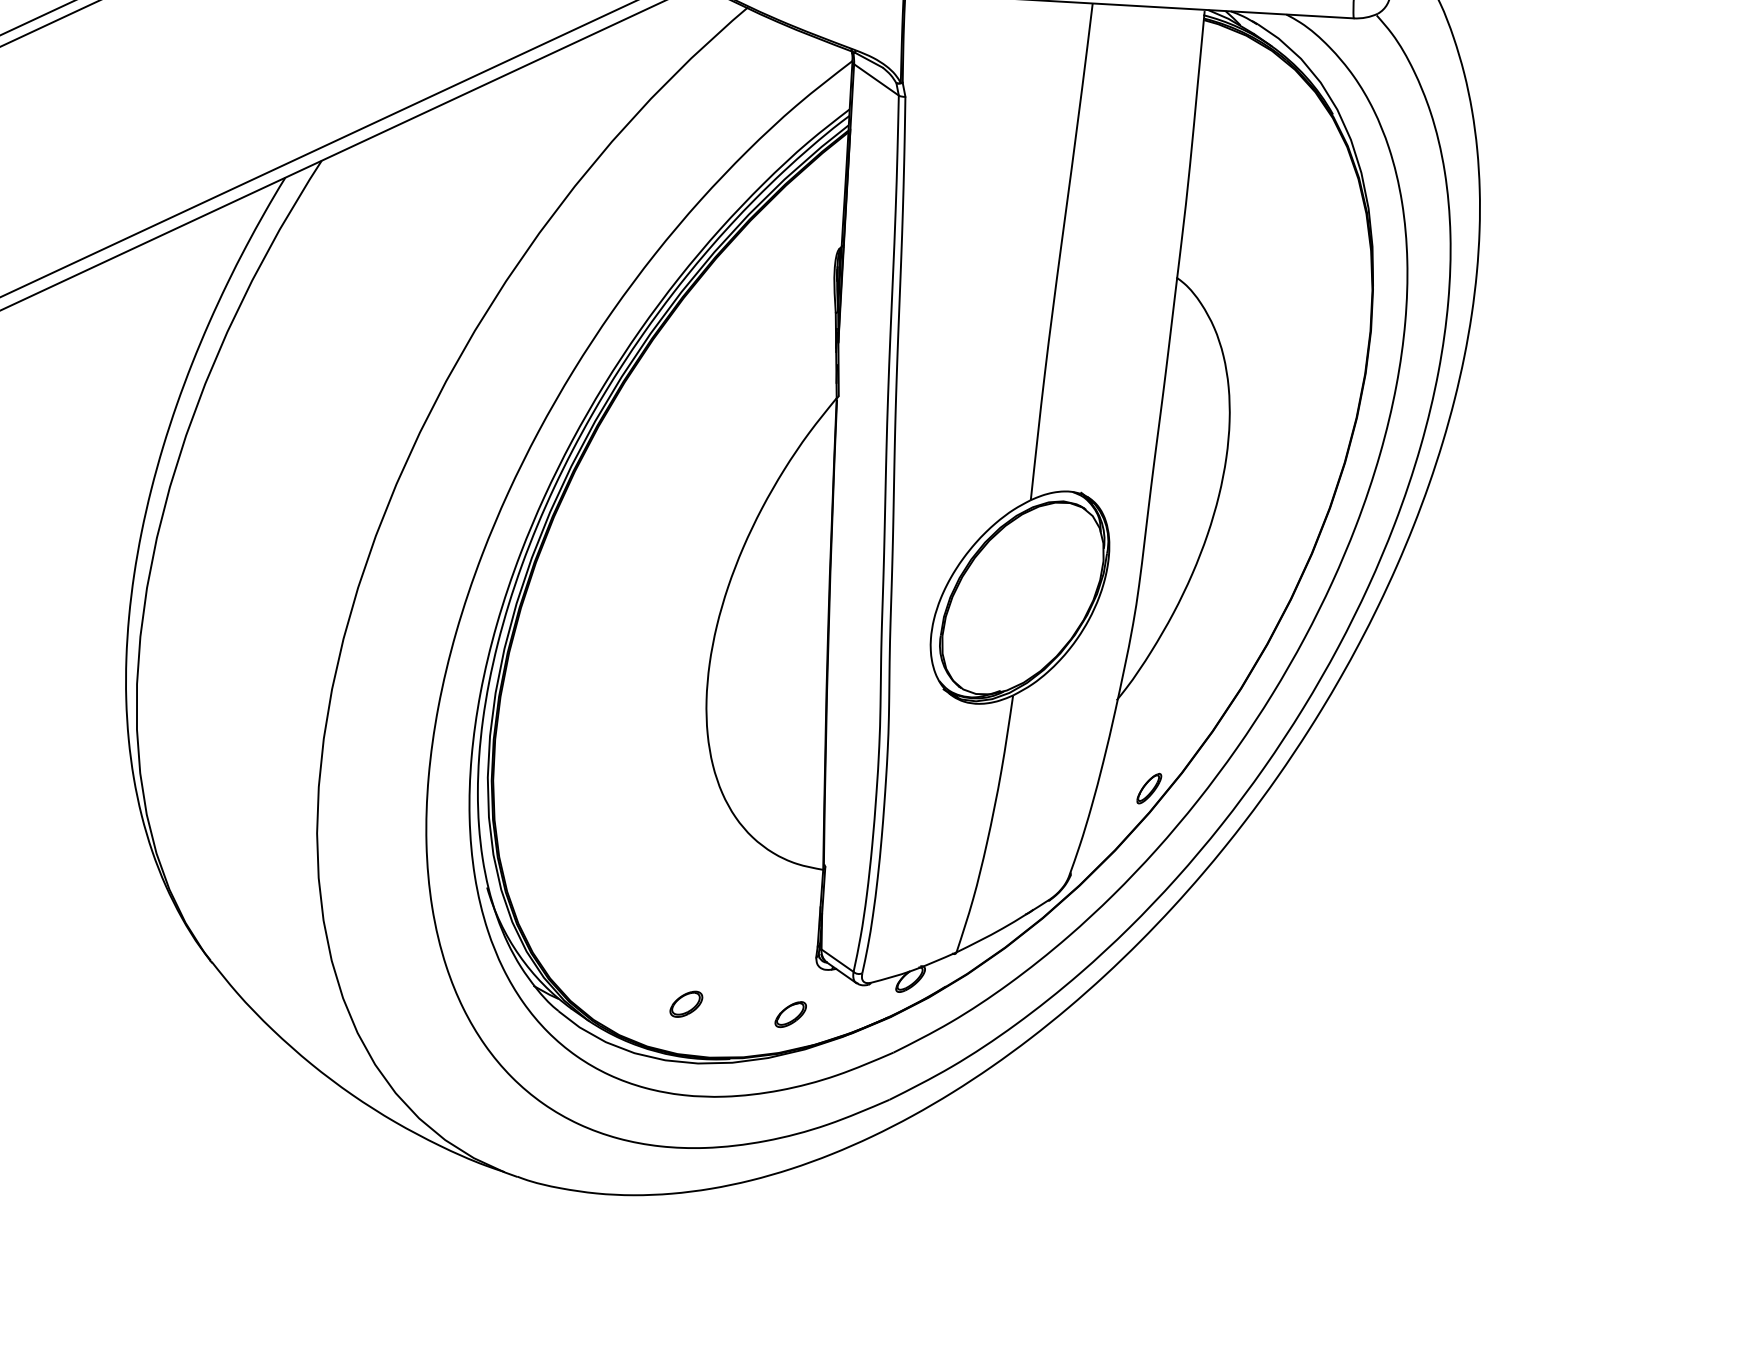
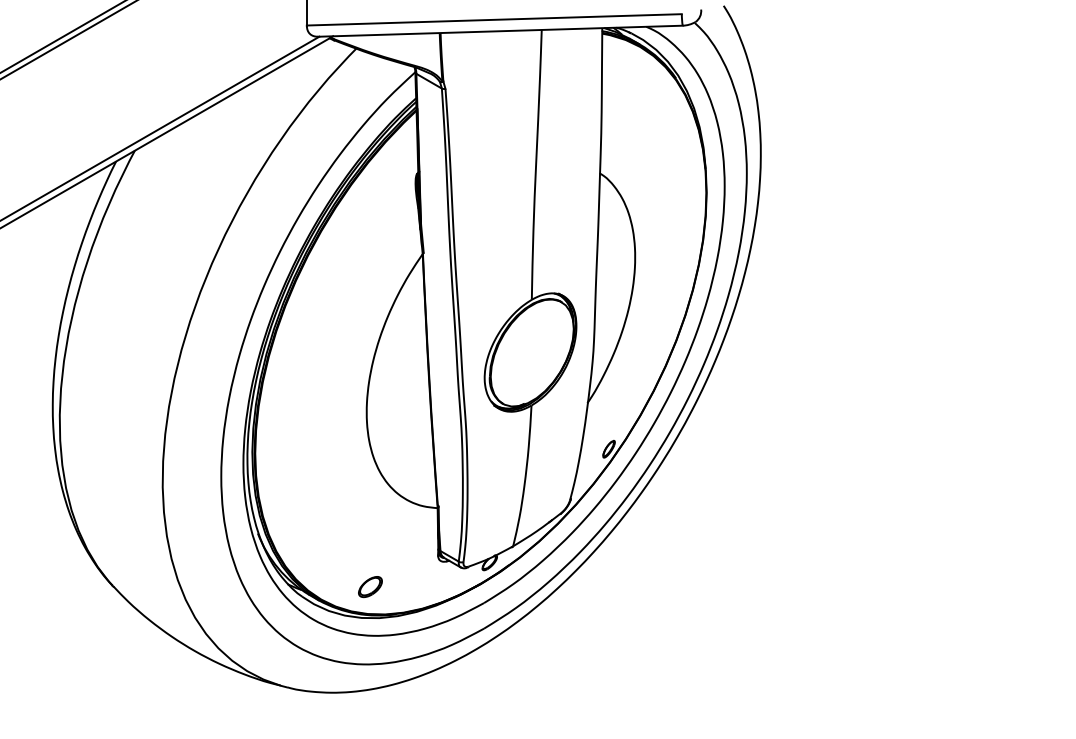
part: (686, 1003) -> (370, 586), size x1.4
part: (789, 1014) -> (426, 587), removed

